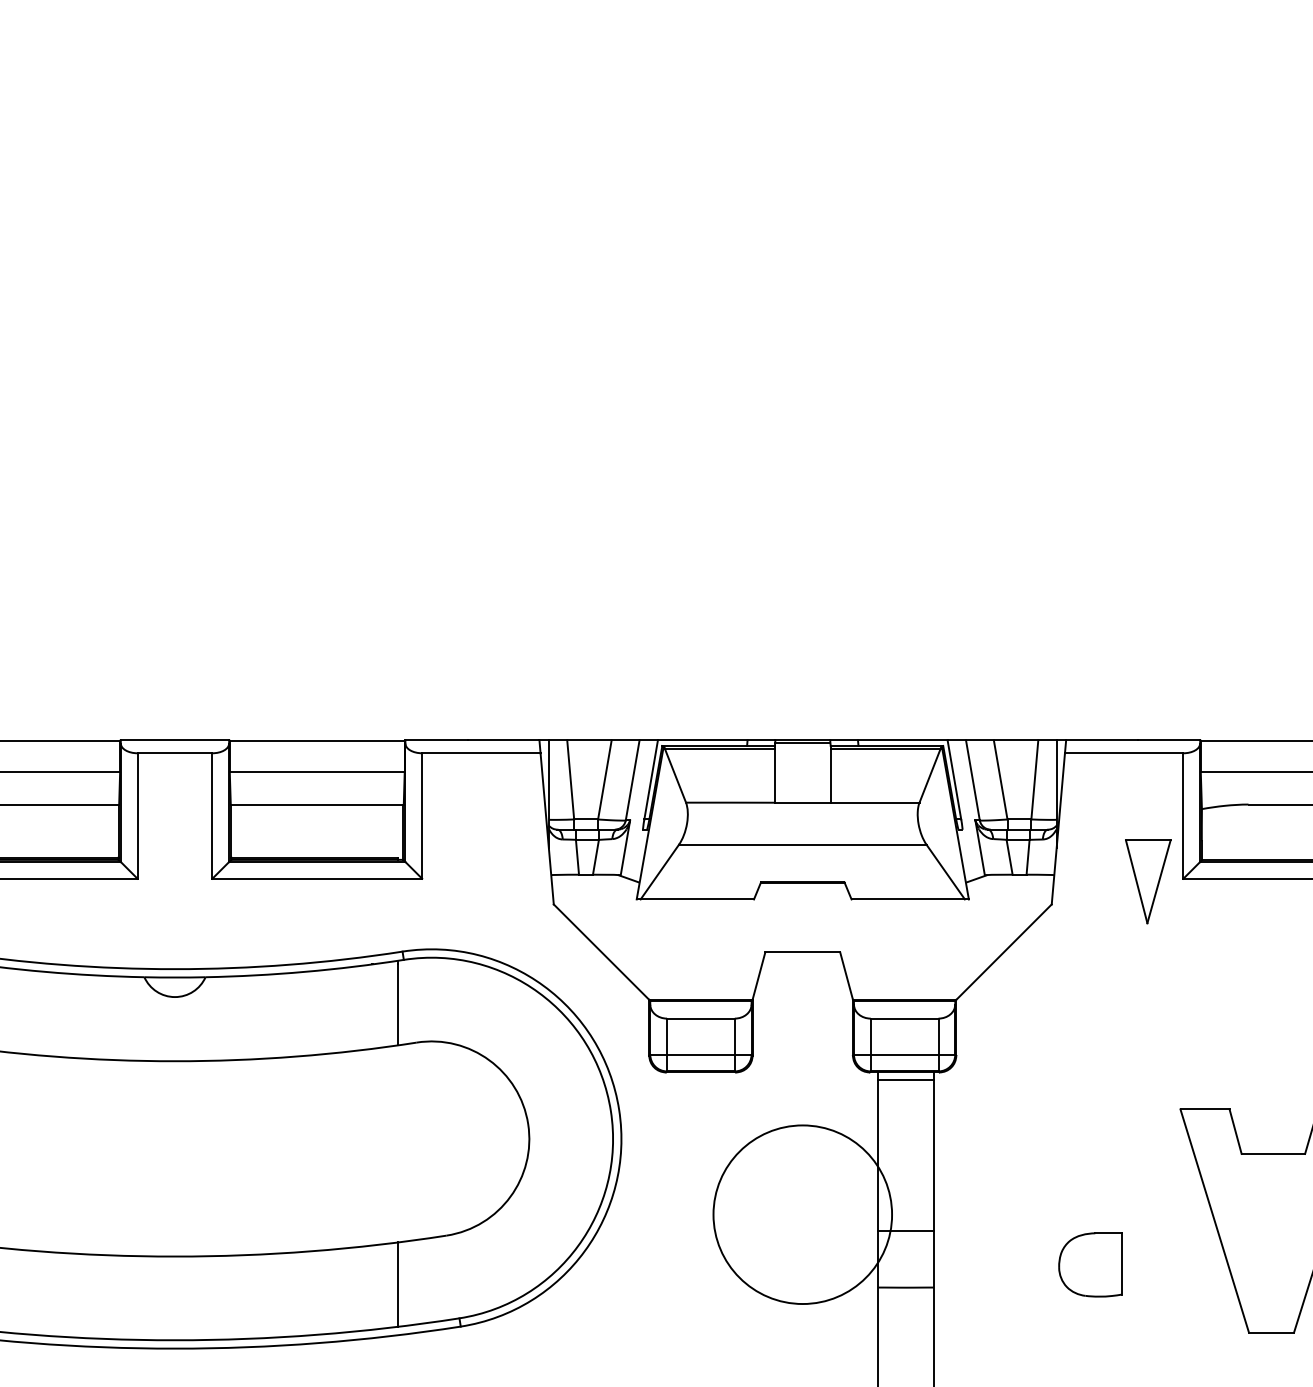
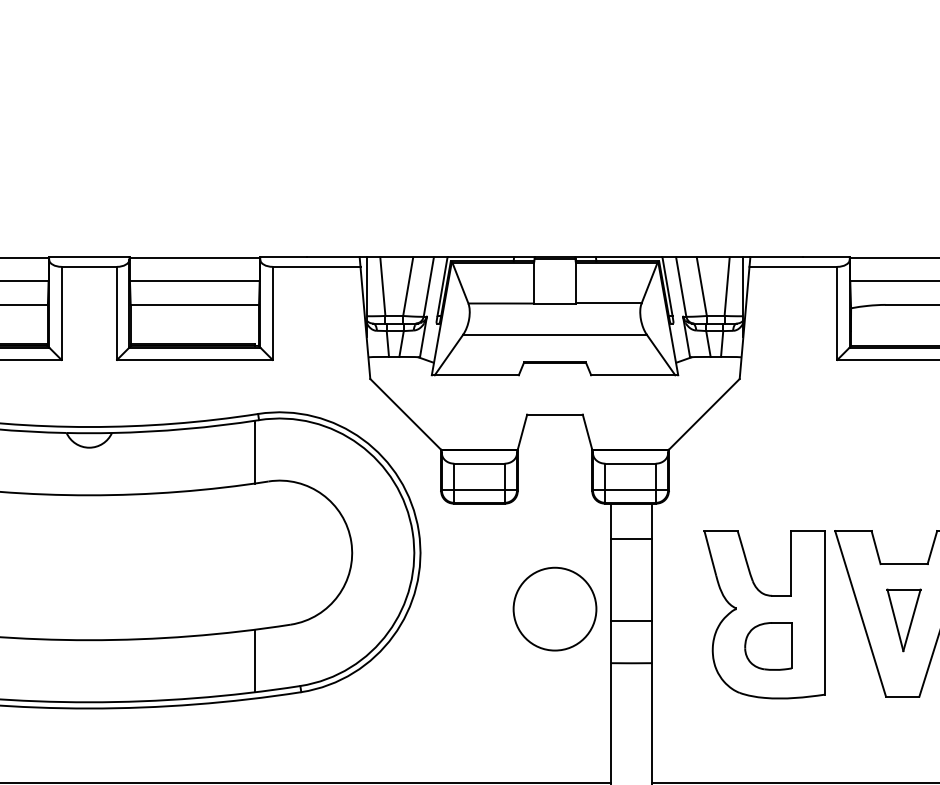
part: (1148, 881) -> (904, 620), moved
line: (905, 1079) -> (631, 539), moved
circle: (802, 1214) -> (554, 609), size x0.62
part: (1085, 1222) -> (764, 614), added

